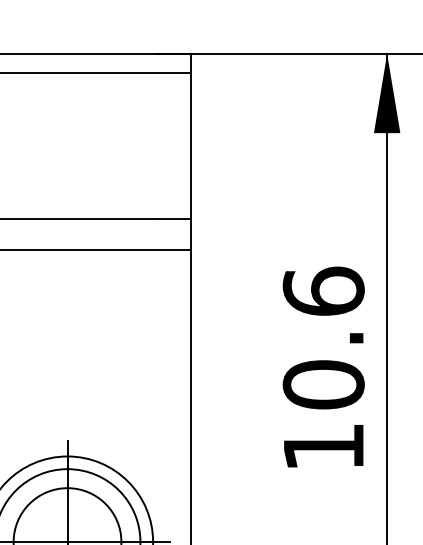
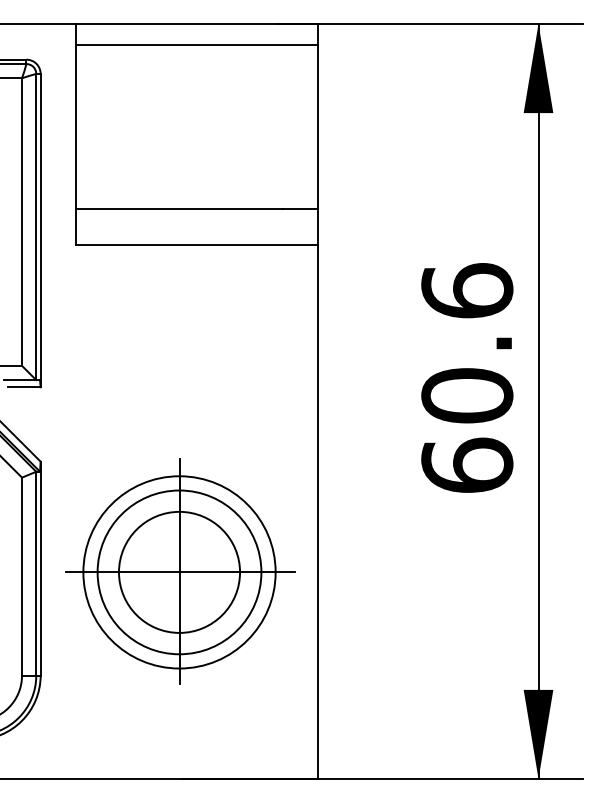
text: (323, 446) -> (467, 464), 10.6 -> 60.6

